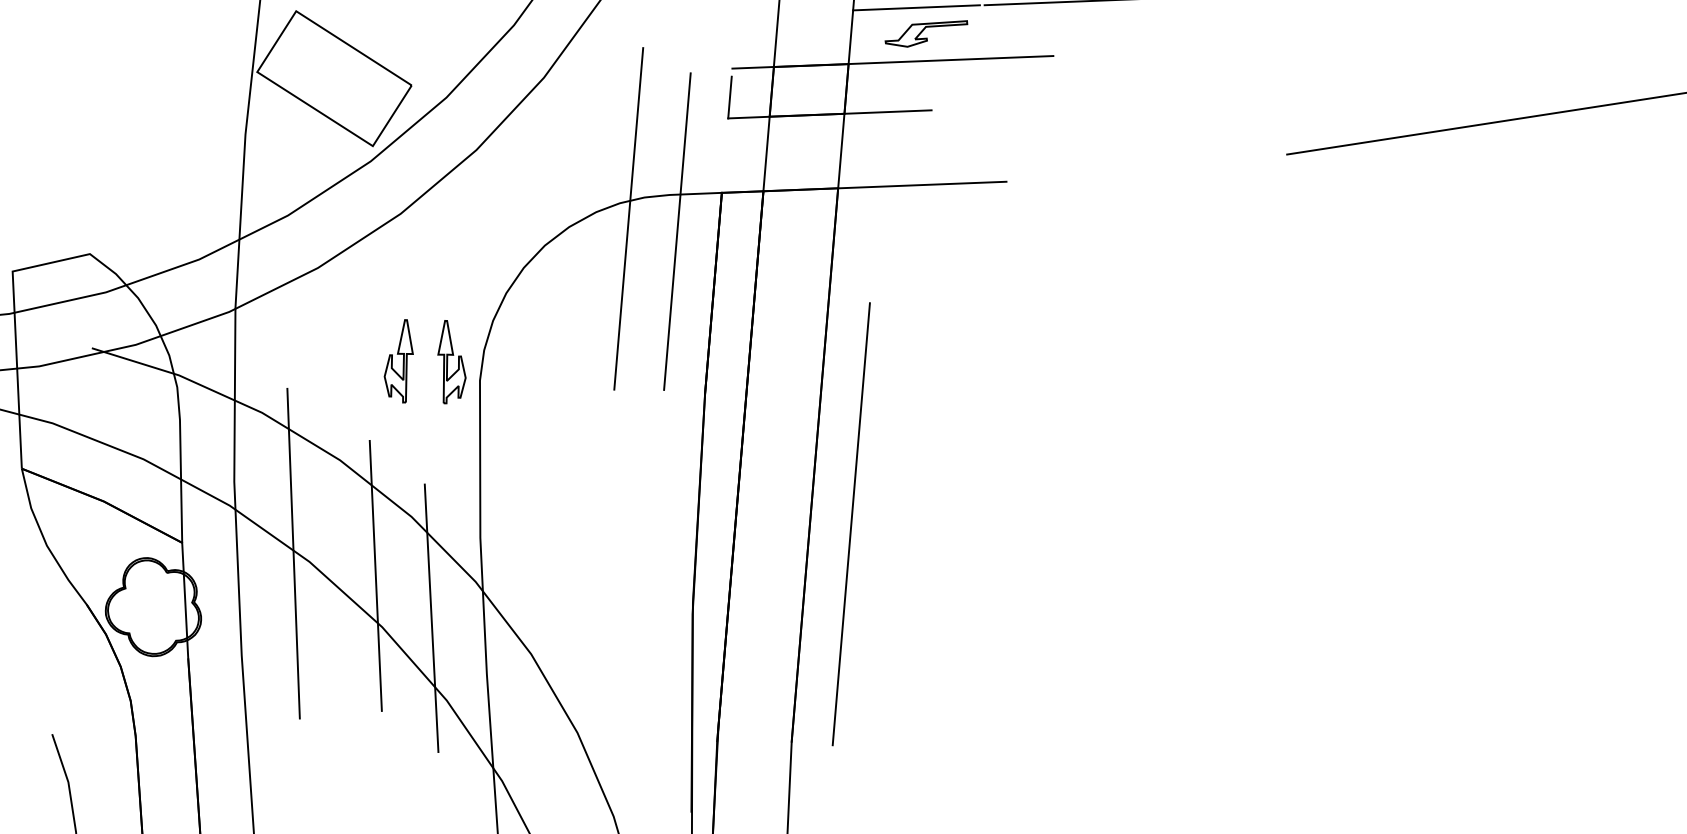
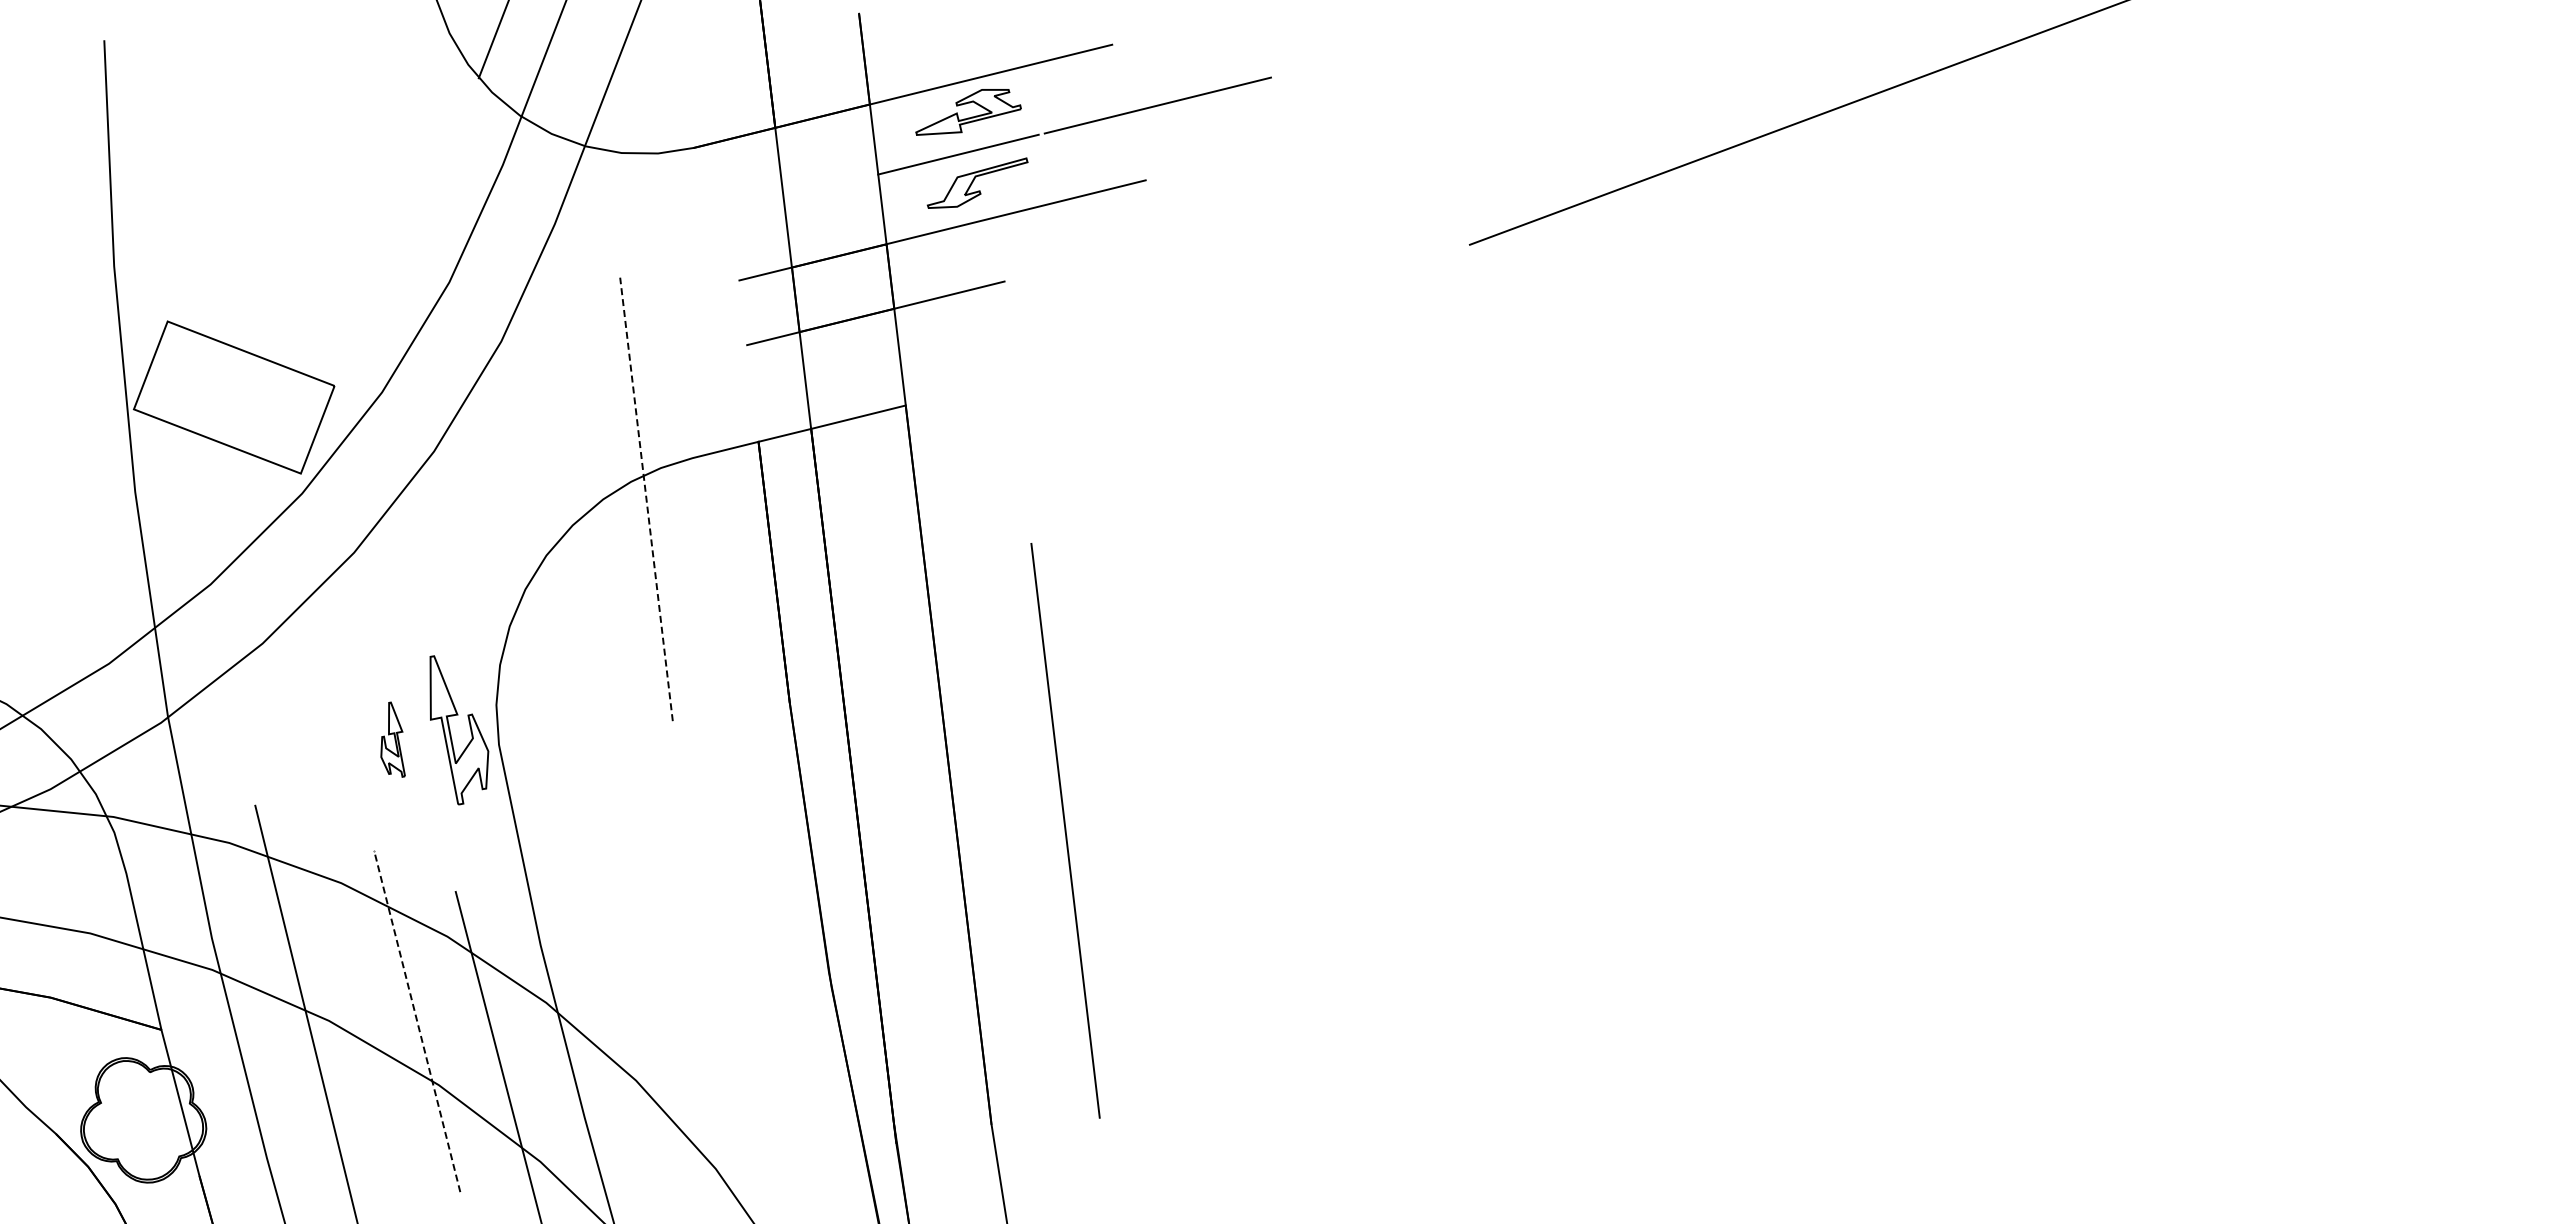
line: (729, 97) -> (743, 318), removed
line: (864, 187) -> (938, 397), removed
line: (628, 218) -> (646, 498), solid -> dashed
line: (677, 231) -> (711, 502), removed
part: (400, 360) -> (392, 739), size x0.7
part: (452, 363) -> (459, 729), size x1.4
line: (851, 523) -> (1065, 830), moved
line: (376, 575) -> (417, 1020), solid -> dashed

